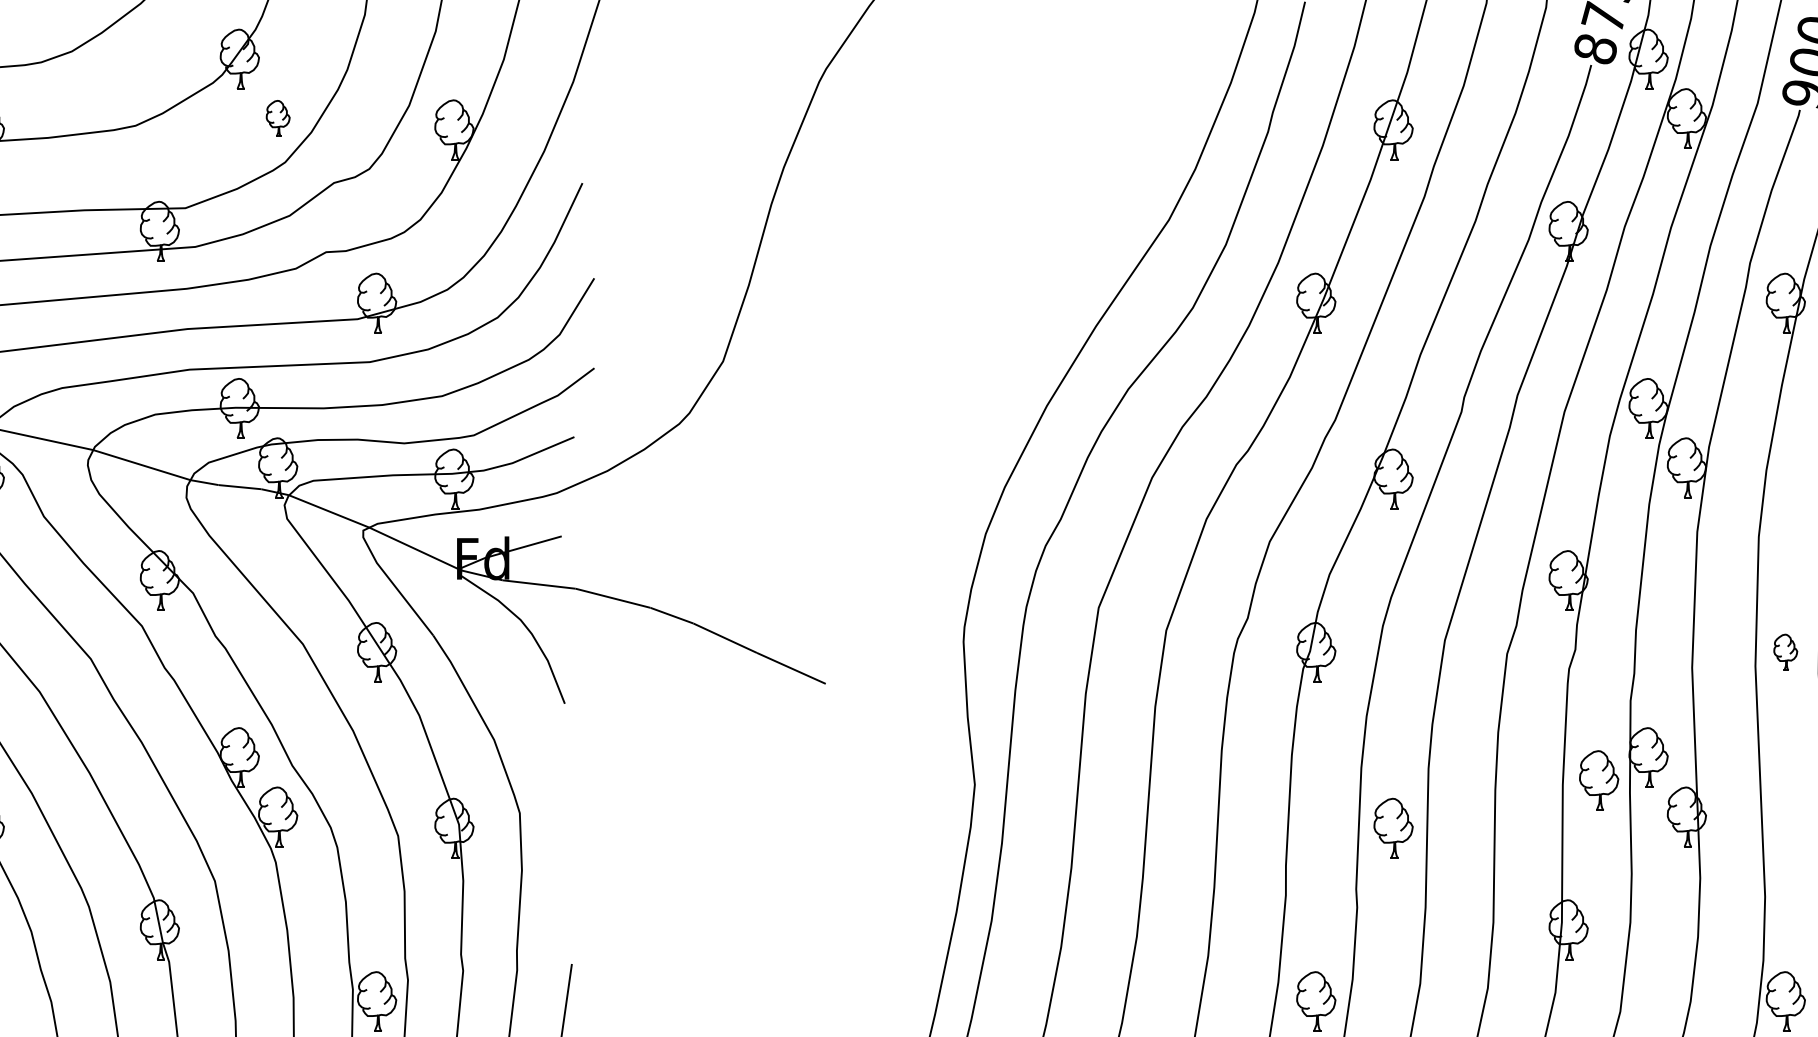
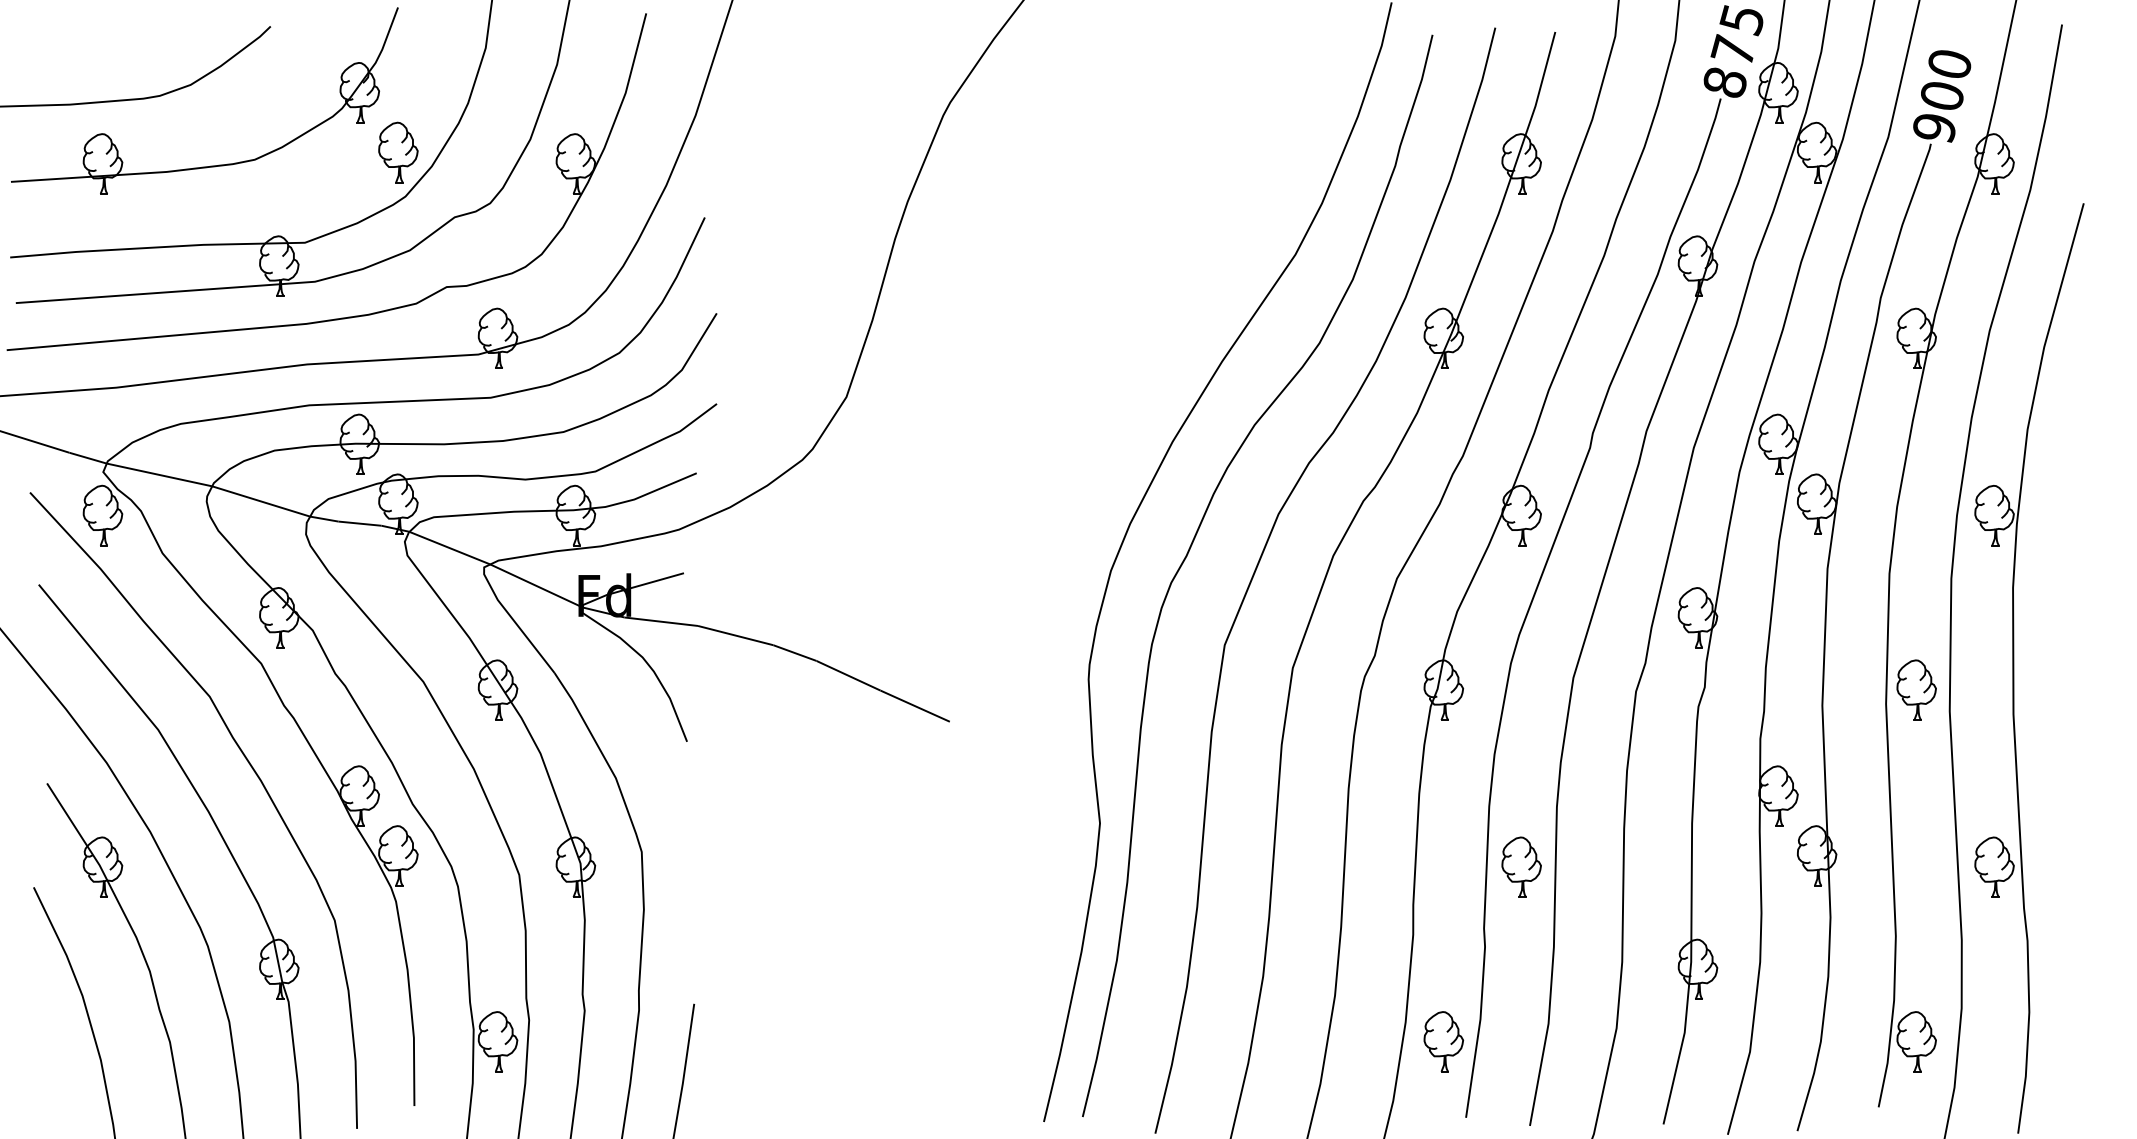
part: (278, 118) -> (398, 152), size x1.67
part: (1785, 651) -> (1916, 689), size x1.67
part: (1598, 779) -> (1728, 818), removed

